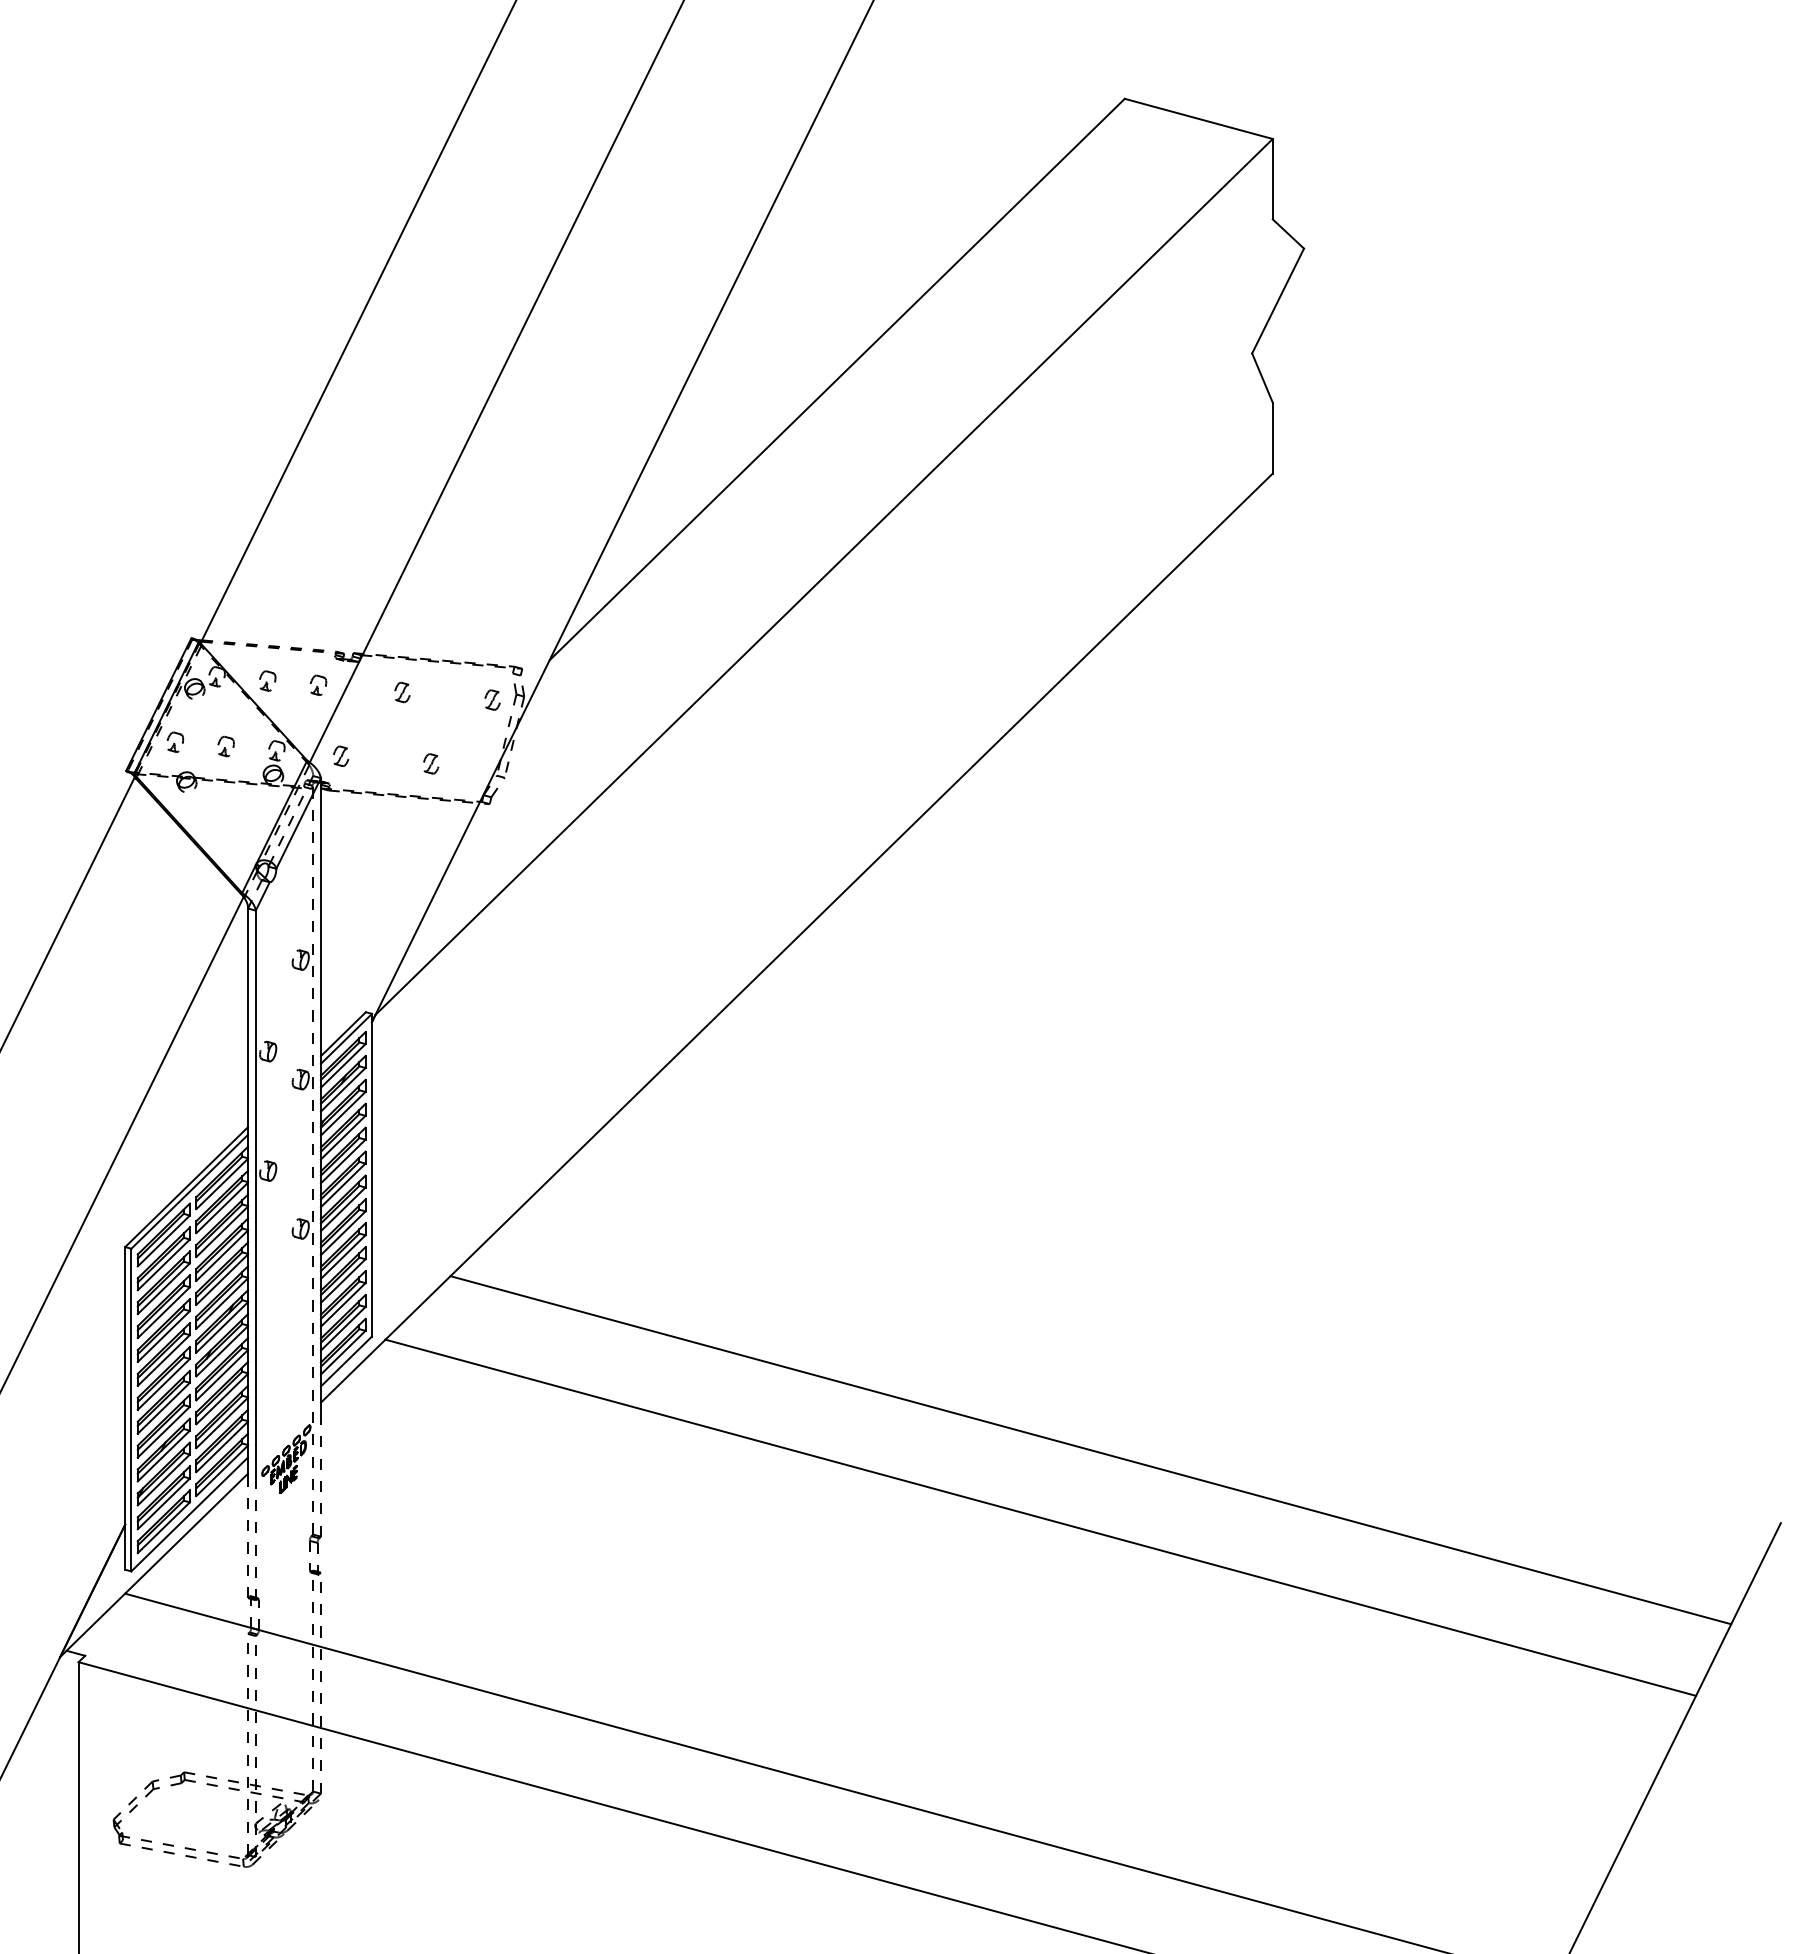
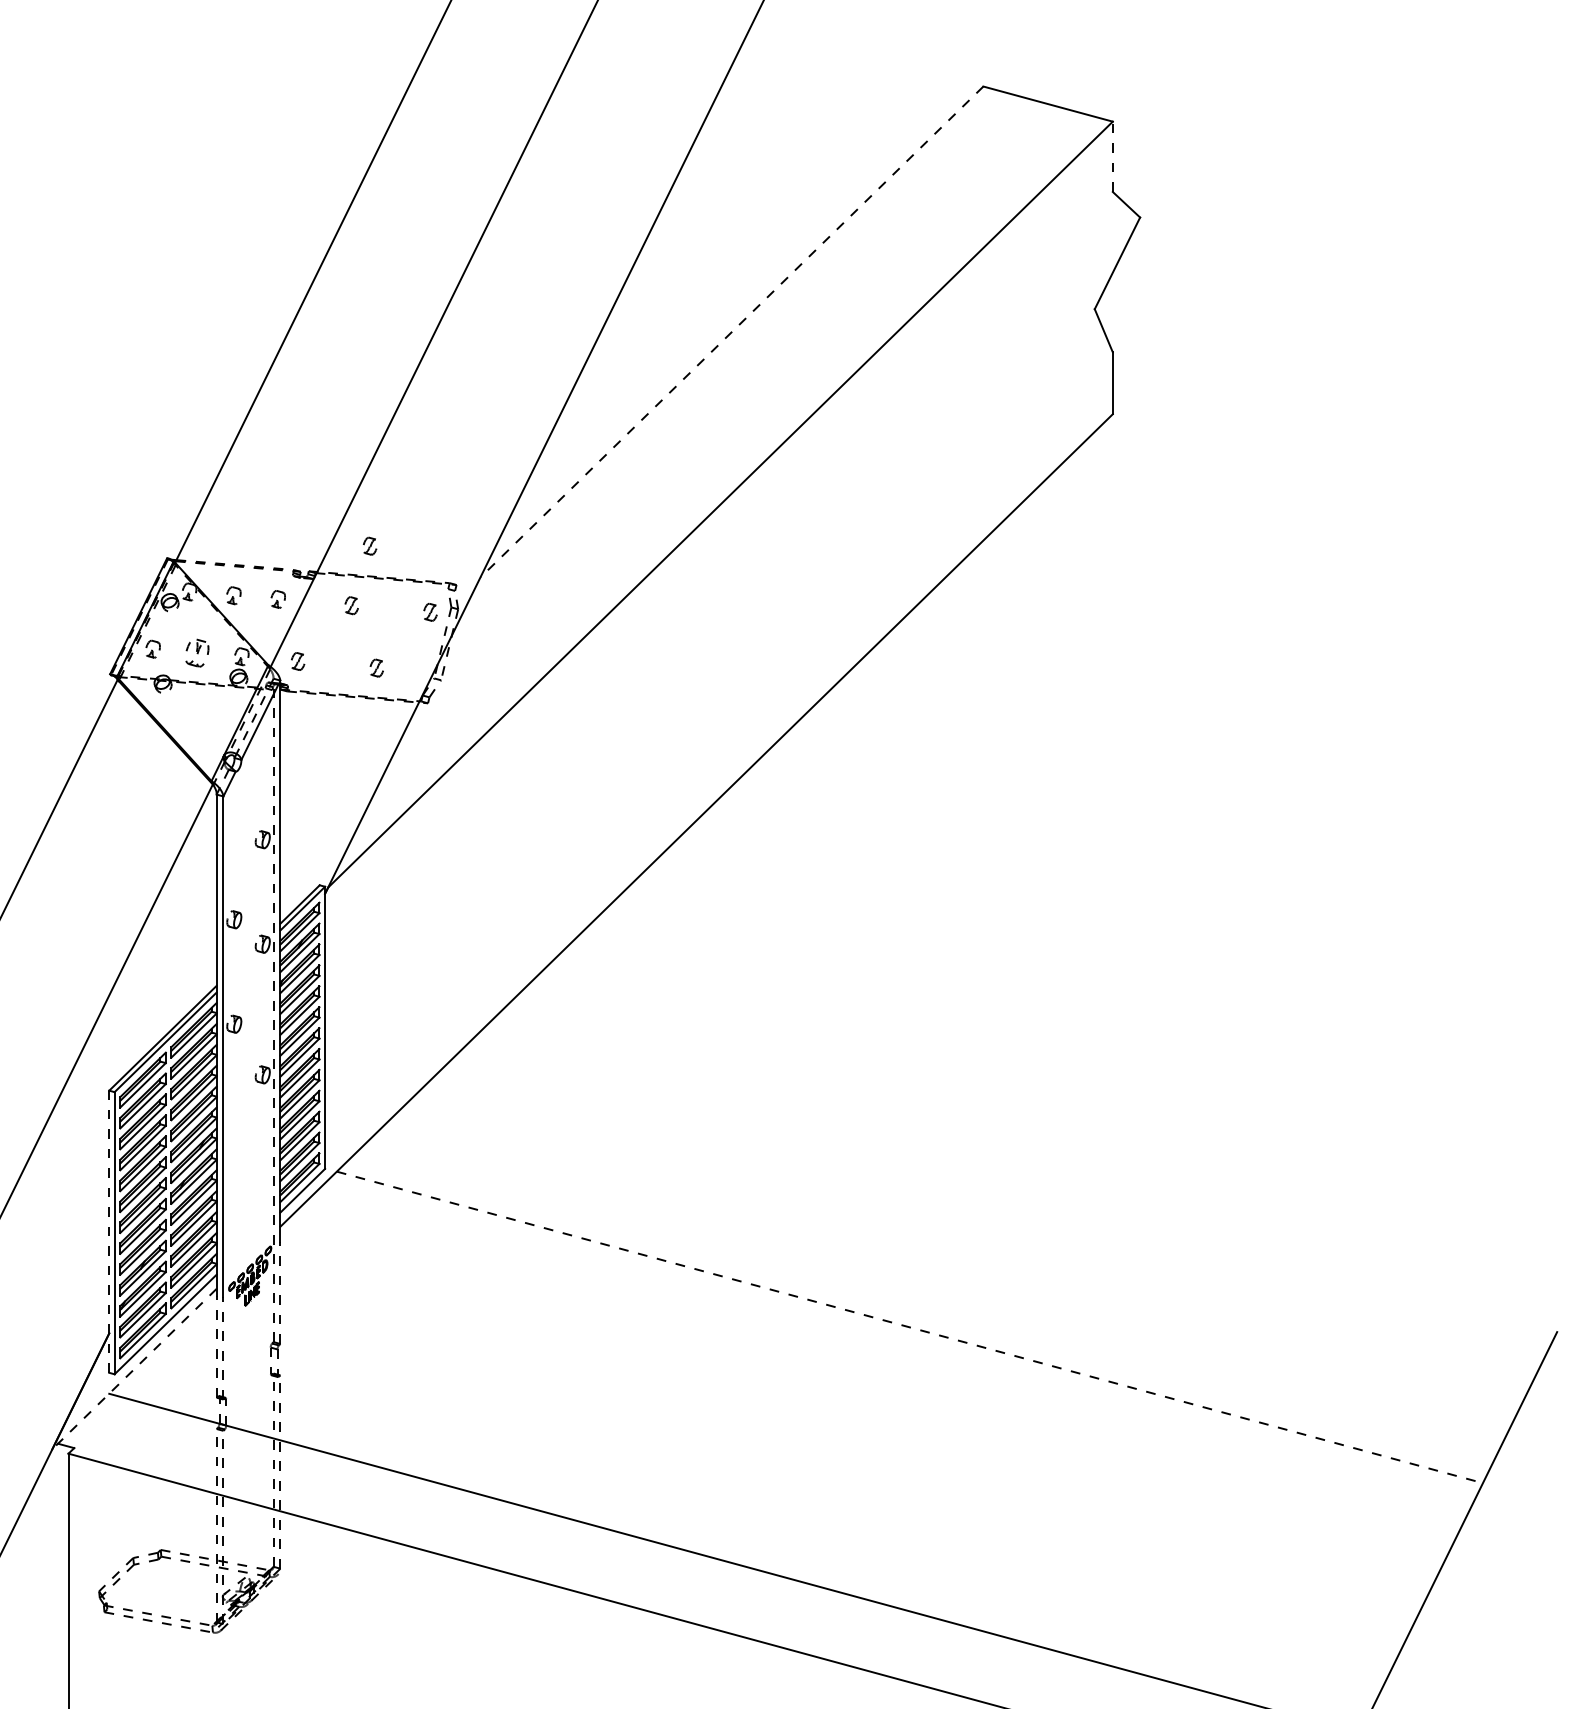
line: (1272, 178) -> (1112, 156), solid -> dashed
line: (837, 379) -> (732, 331), solid -> dashed
part: (423, 624) -> (370, 546), added
part: (225, 746) -> (196, 652), size x1.6
line: (125, 1407) -> (109, 1230), solid -> dashed
line: (1090, 1450) -> (953, 1268), removed
line: (1041, 1517) -> (910, 1327), solid -> dashed
line: (153, 1565) -> (133, 1369), solid -> dashed

